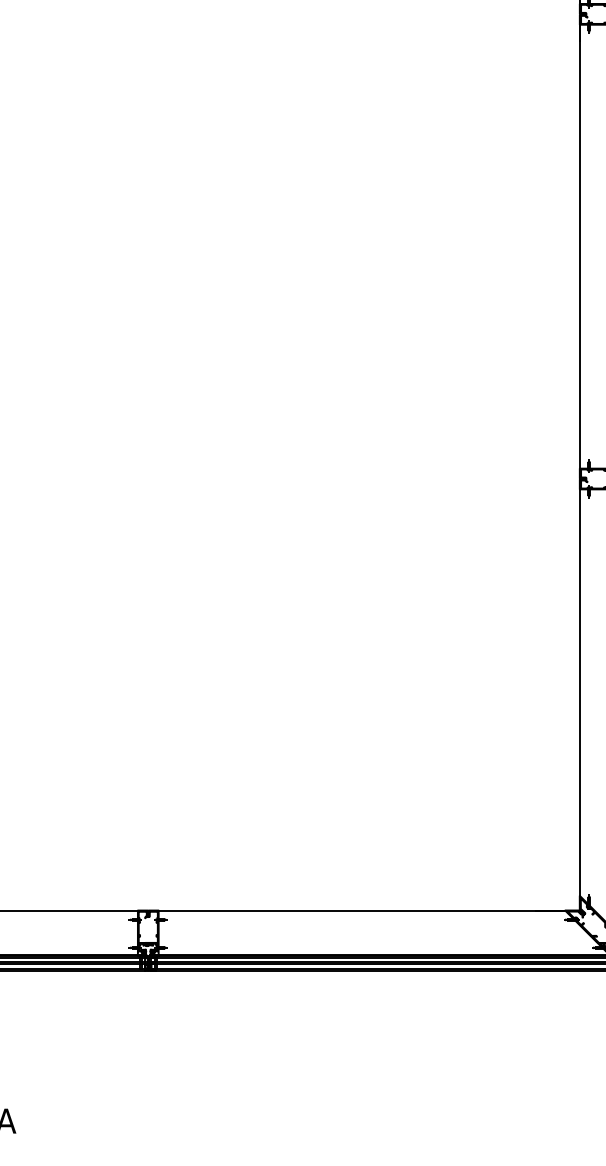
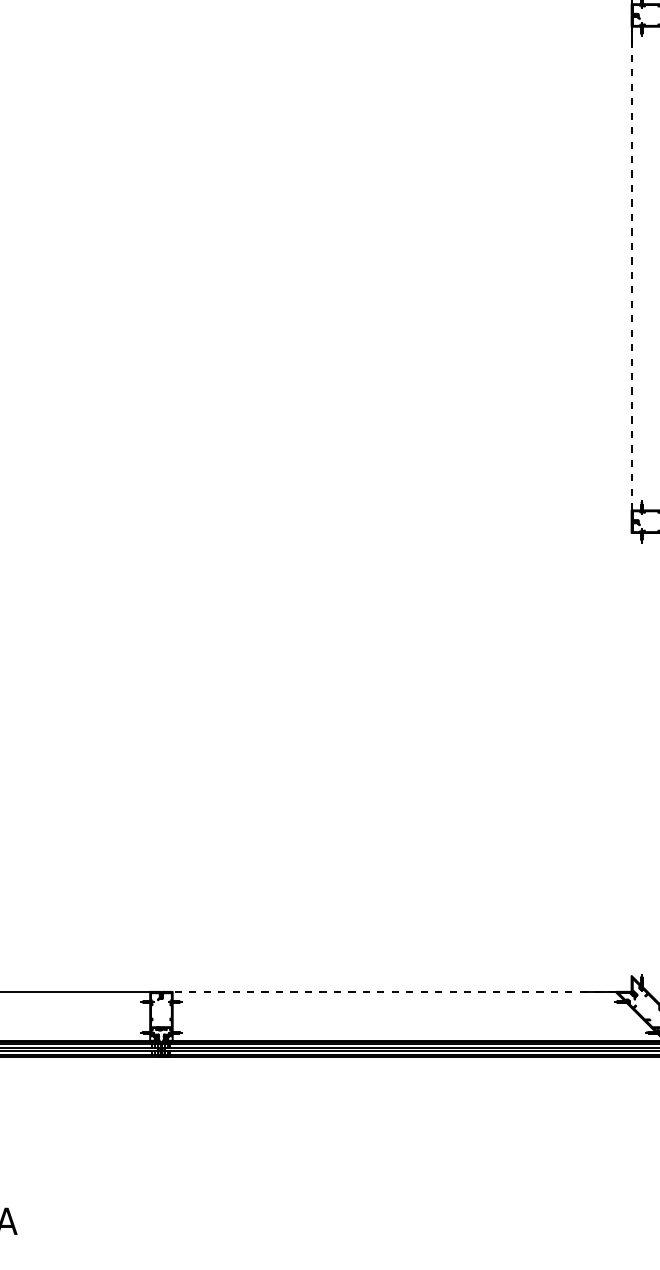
line: (579, 246) -> (631, 268), solid -> dashed
line: (579, 692) -> (631, 754), removed
line: (362, 910) -> (394, 991), solid -> dashed

